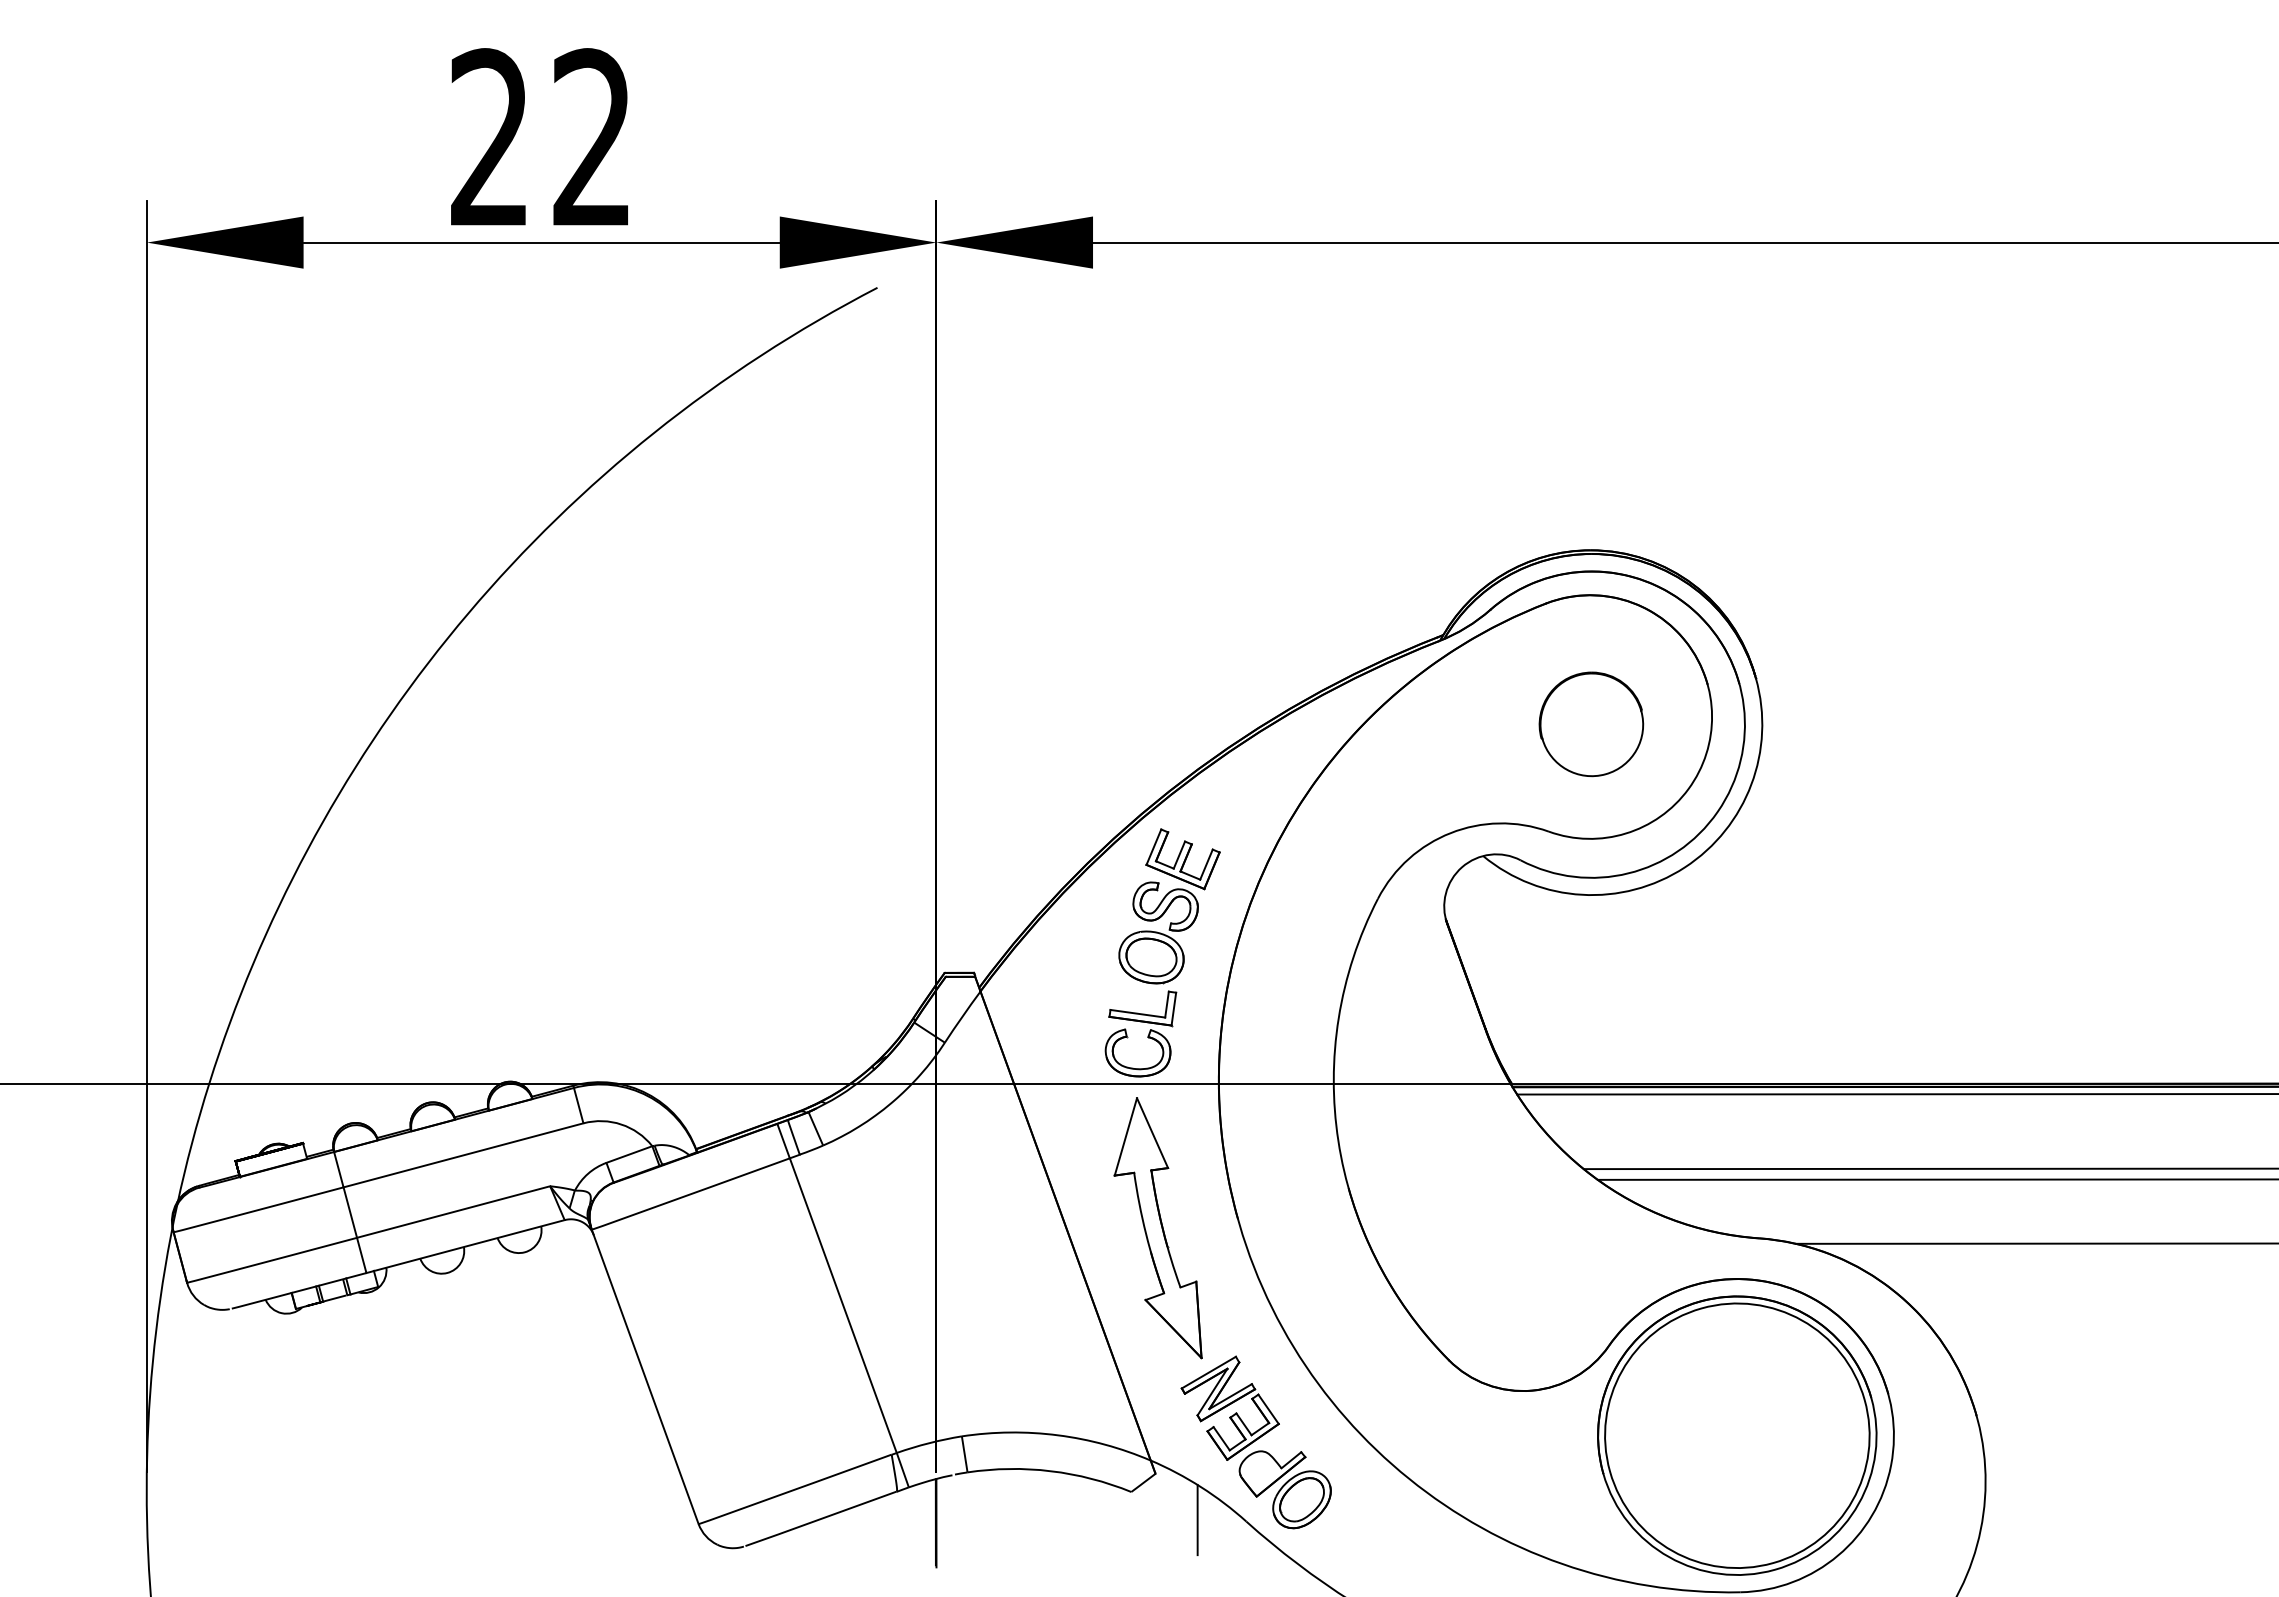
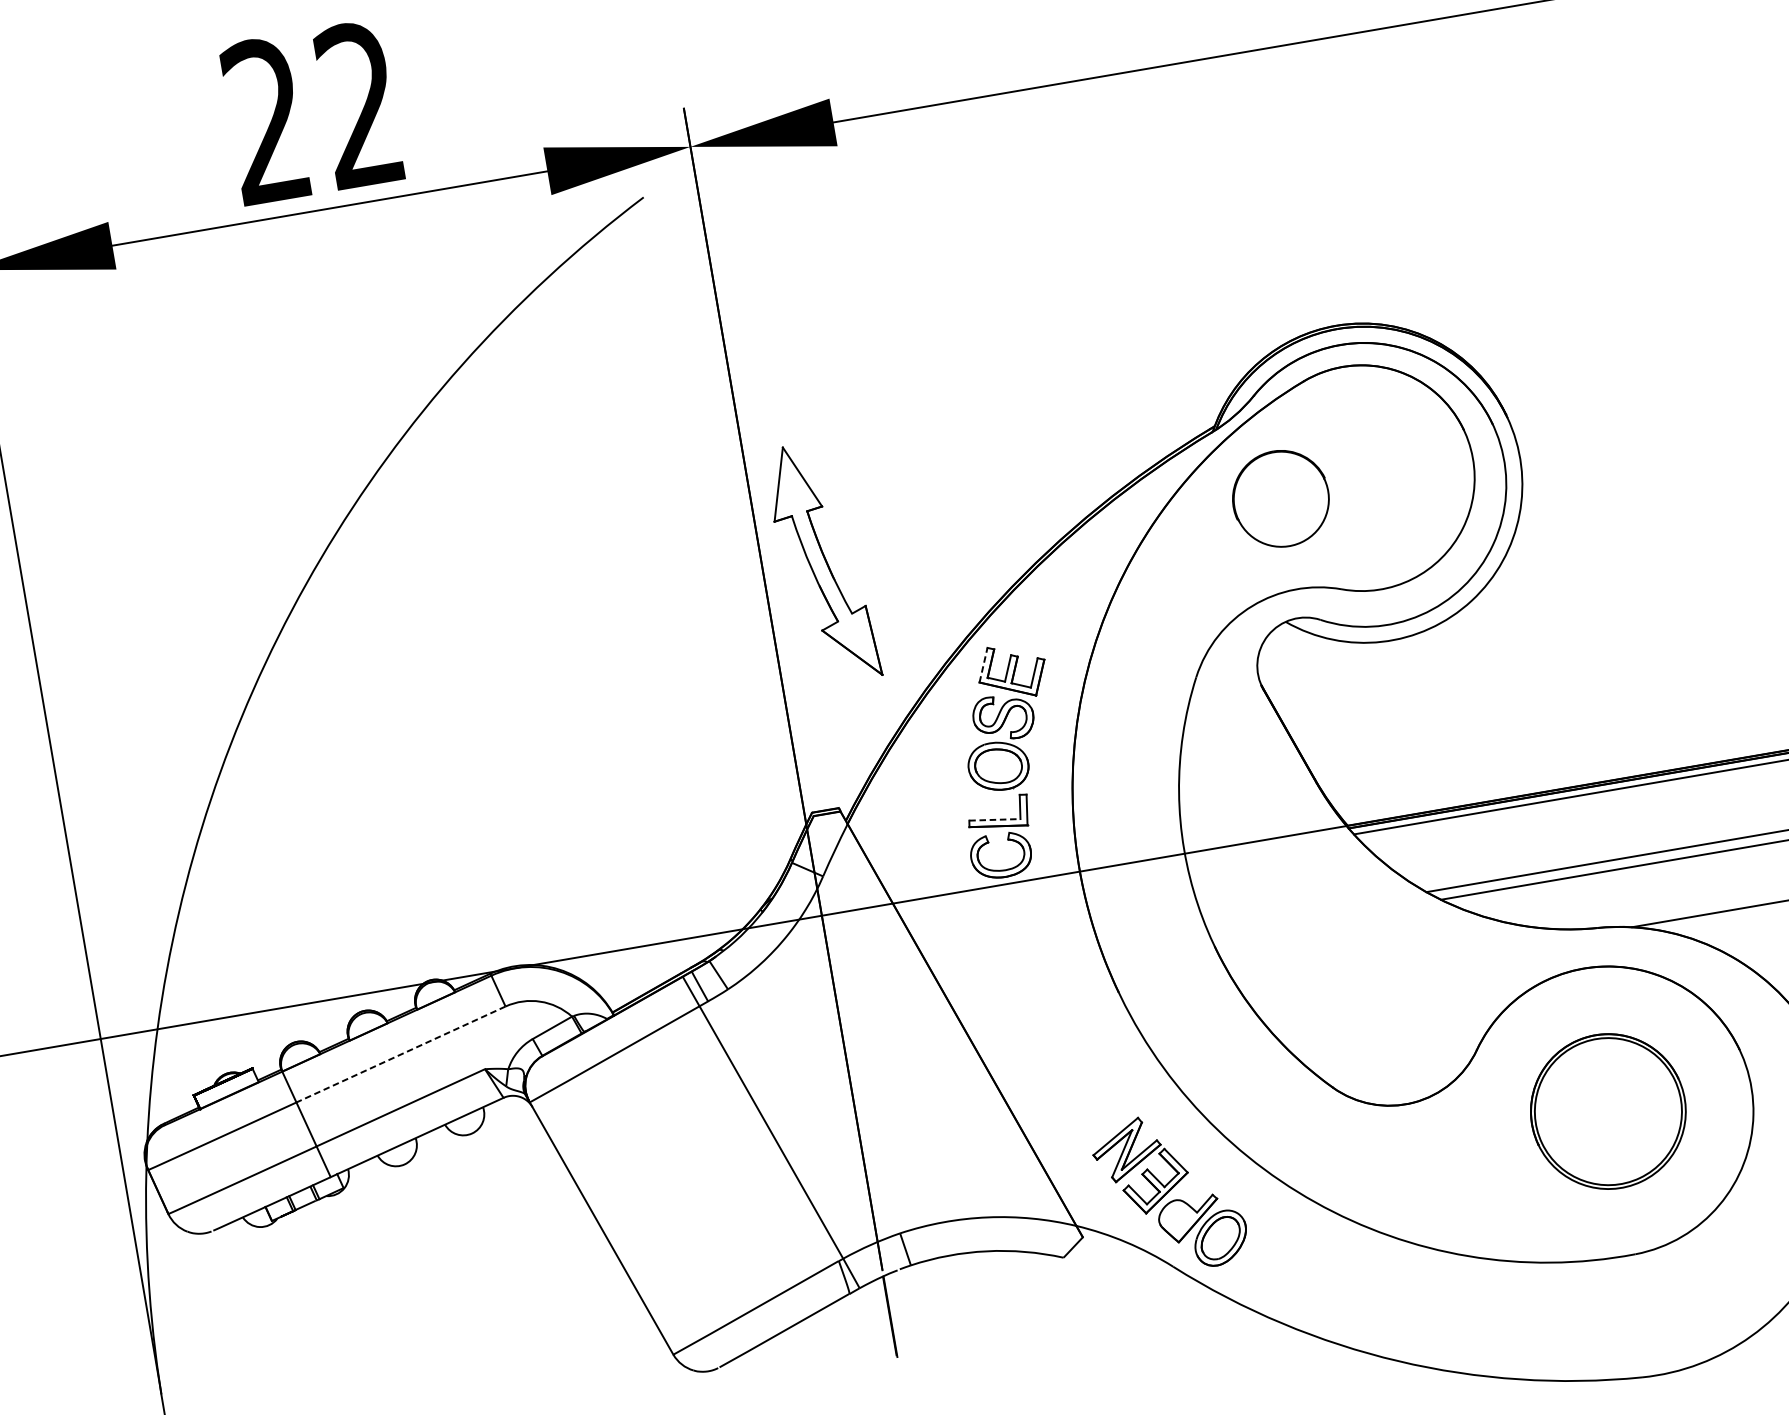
part: (1591, 724) -> (1280, 499), moved
line: (1154, 846) -> (983, 664), solid -> dashed
line: (1137, 1013) -> (994, 819), solid -> dashed
line: (463, 1155) -> (401, 1054), solid -> dashed
part: (1157, 1228) -> (821, 563), moved
part: (1737, 1435) -> (1608, 1111), size x0.6
line: (1197, 1519) -> (1128, 1272), removed

